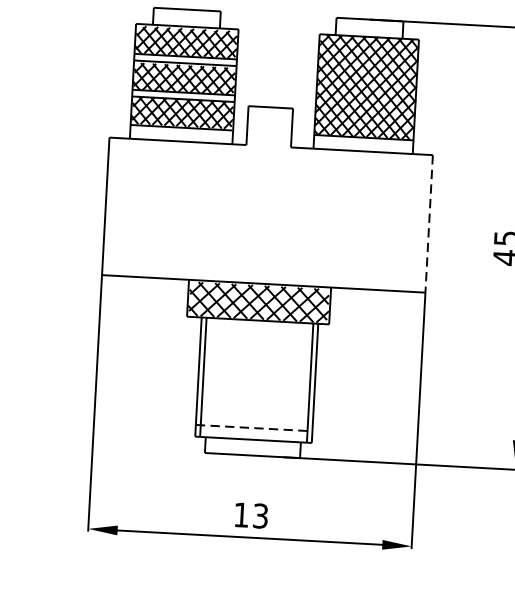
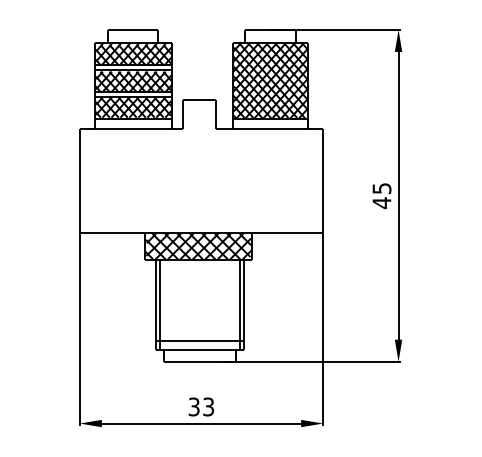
line: (429, 223) -> (323, 180), dashed -> solid
line: (254, 428) -> (200, 341), dashed -> solid
text: (240, 514) -> (193, 406), 13 -> 33

